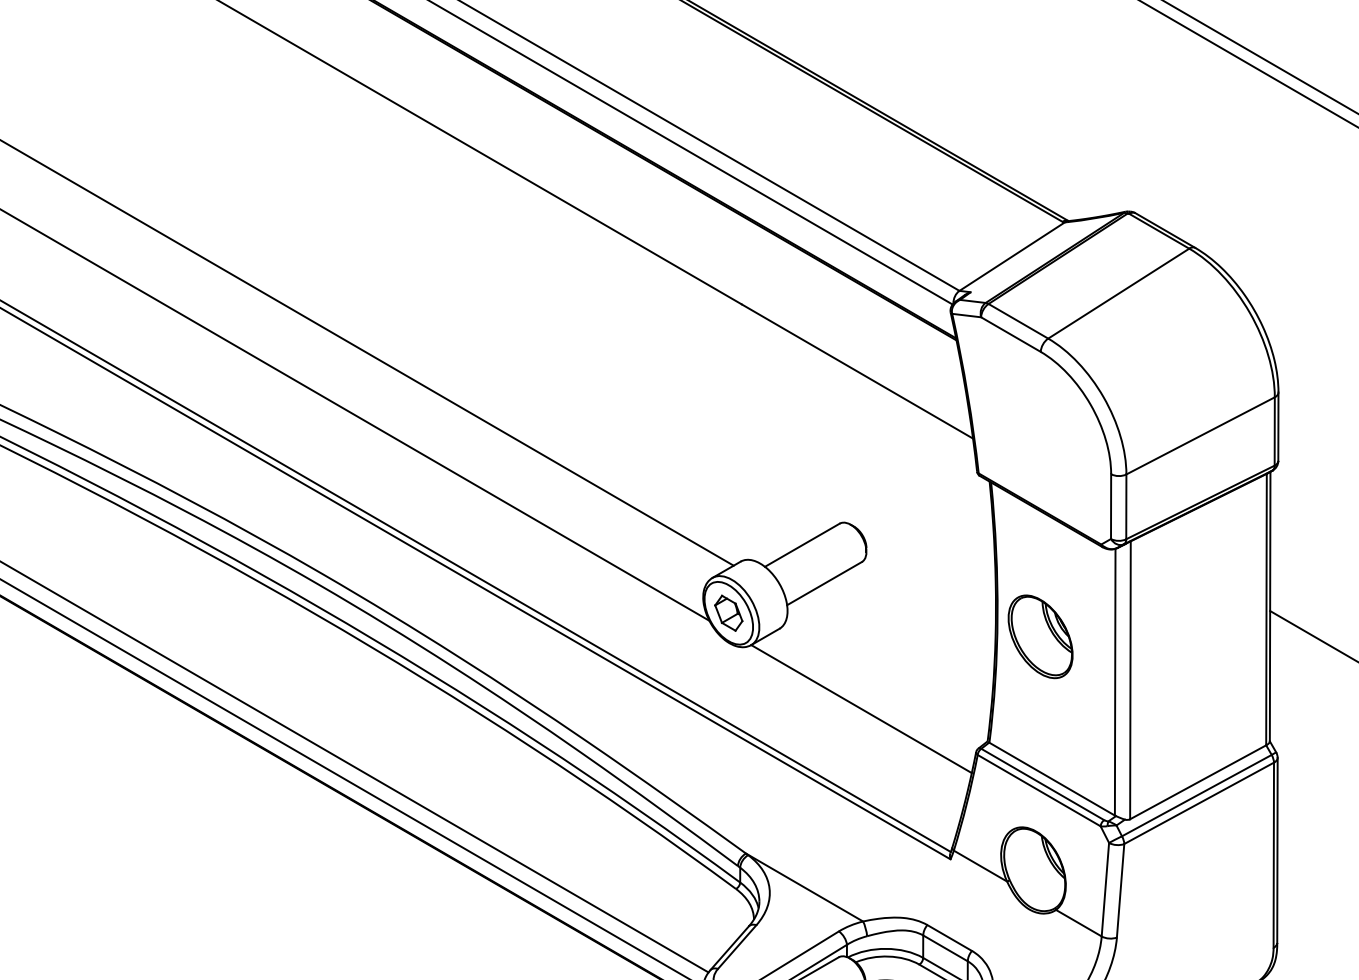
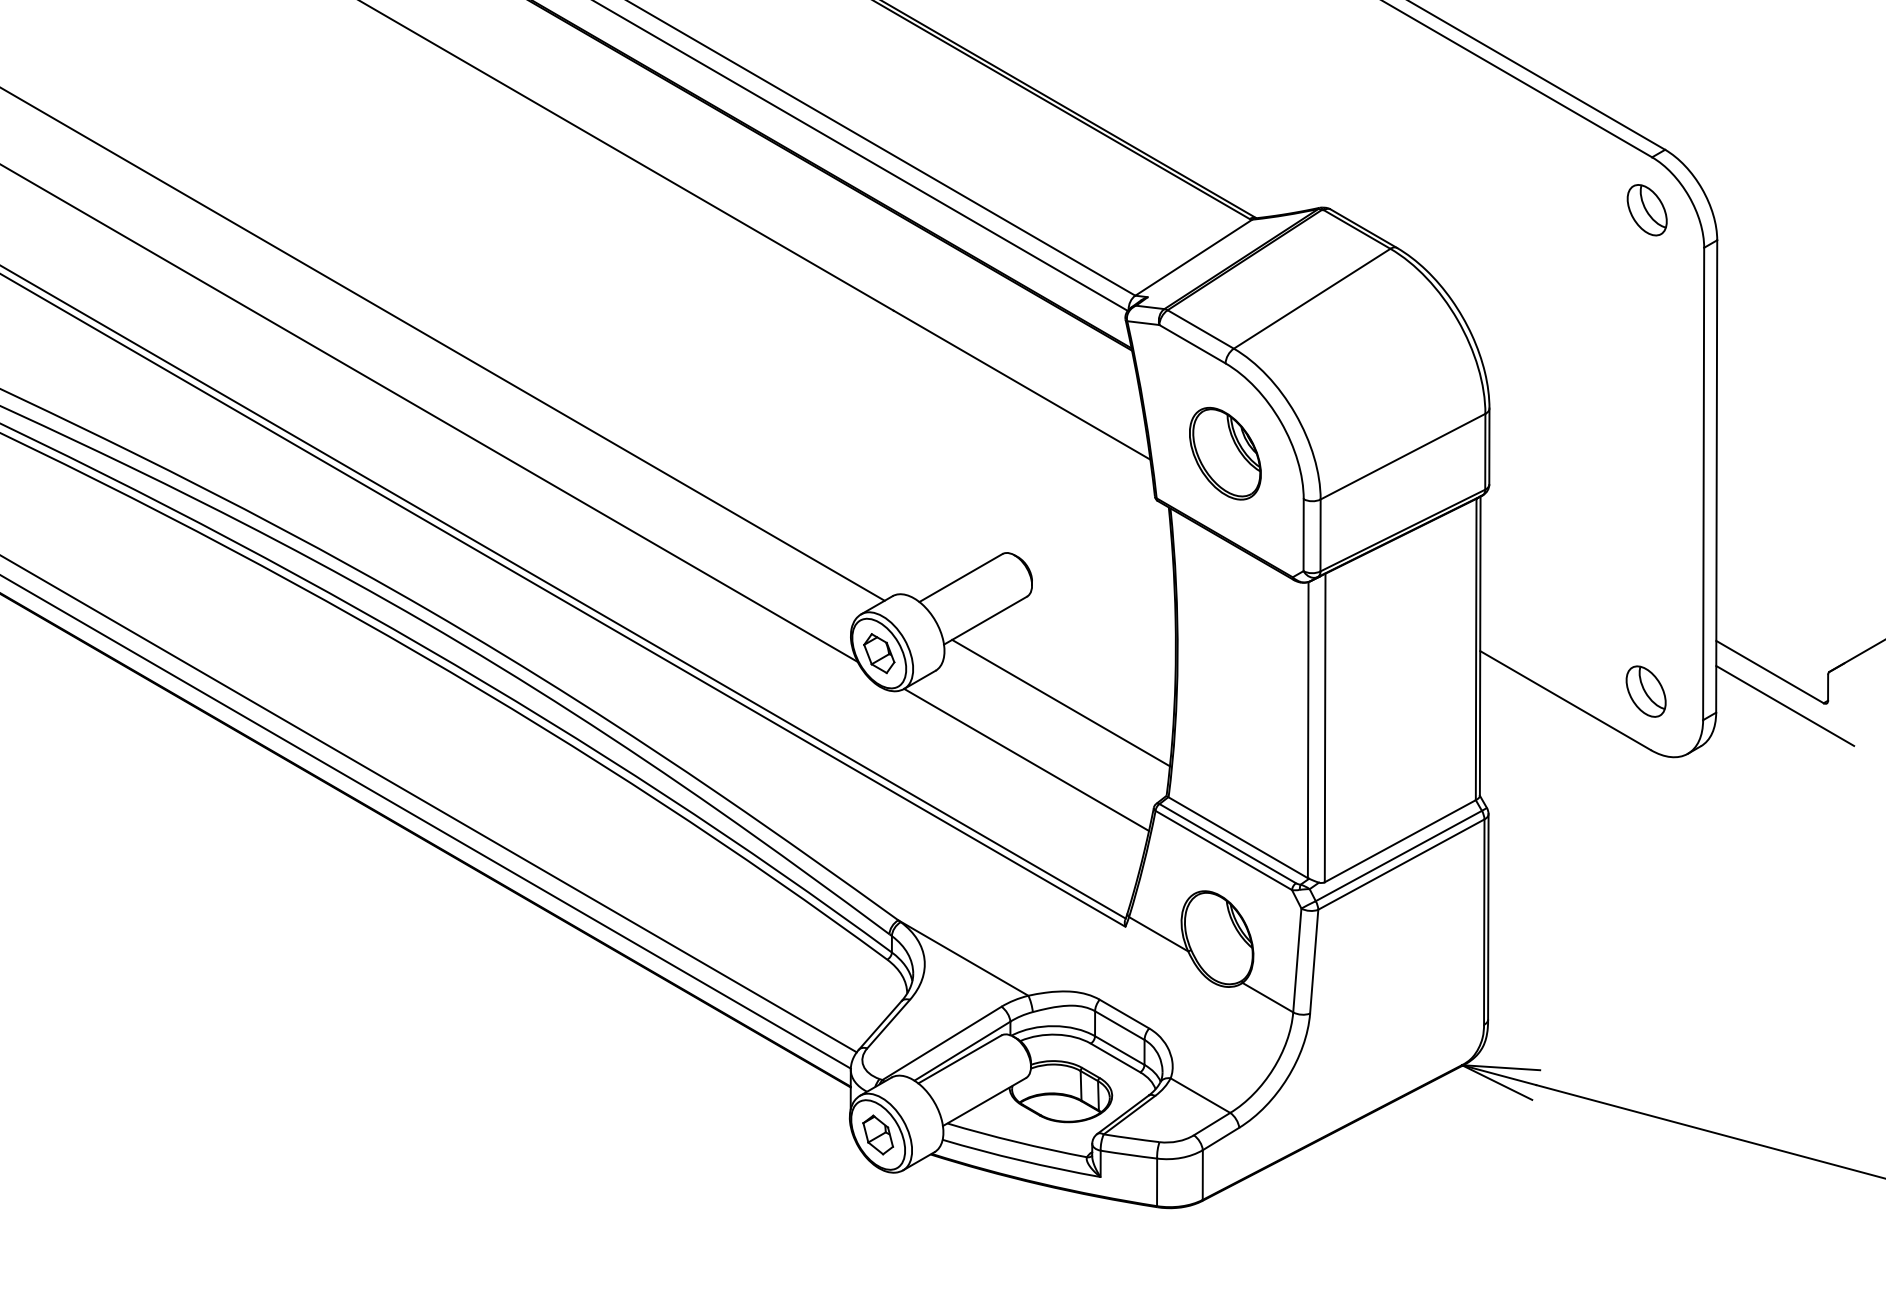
part: (1040, 636) -> (1225, 453), moved
line: (892, 657) -> (1061, 702), added

